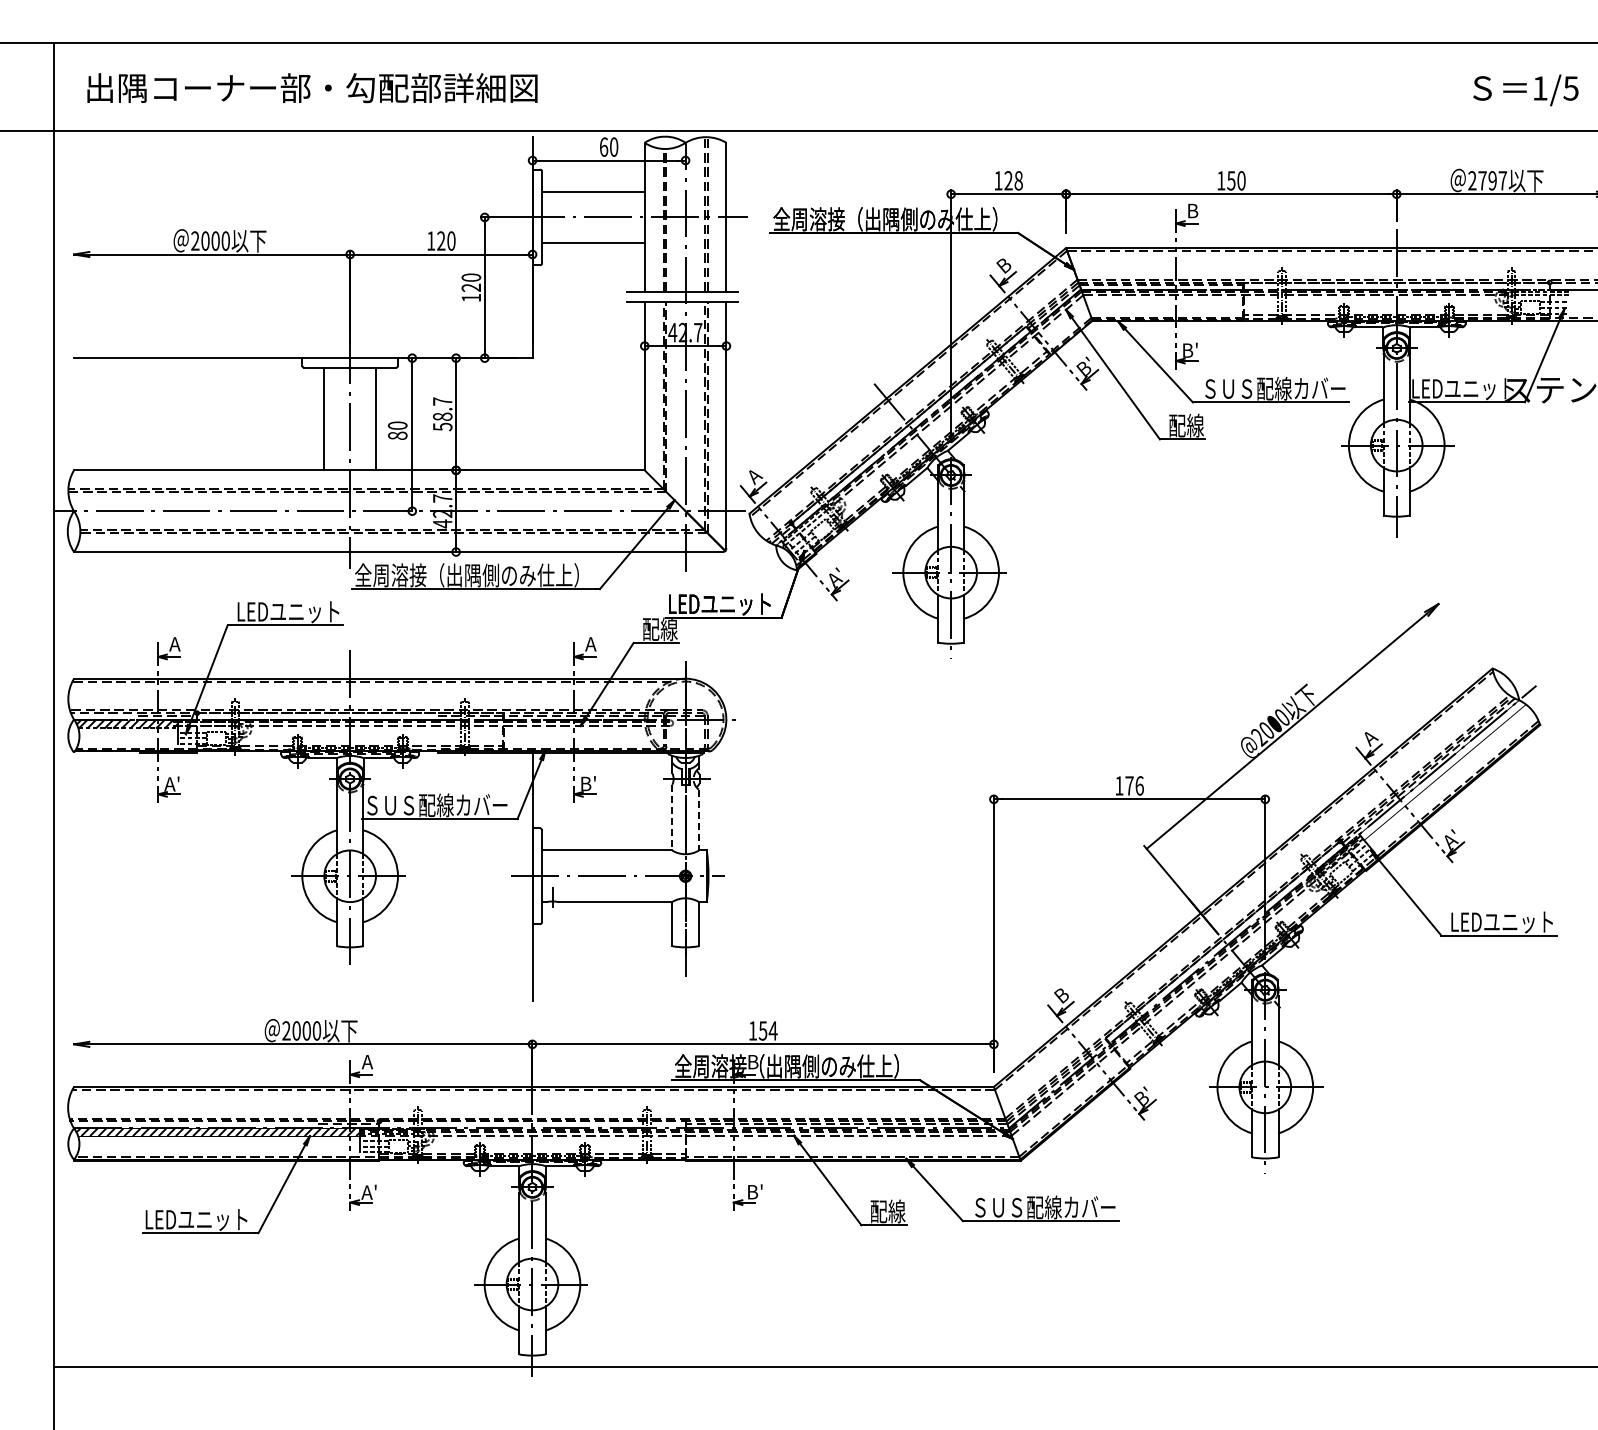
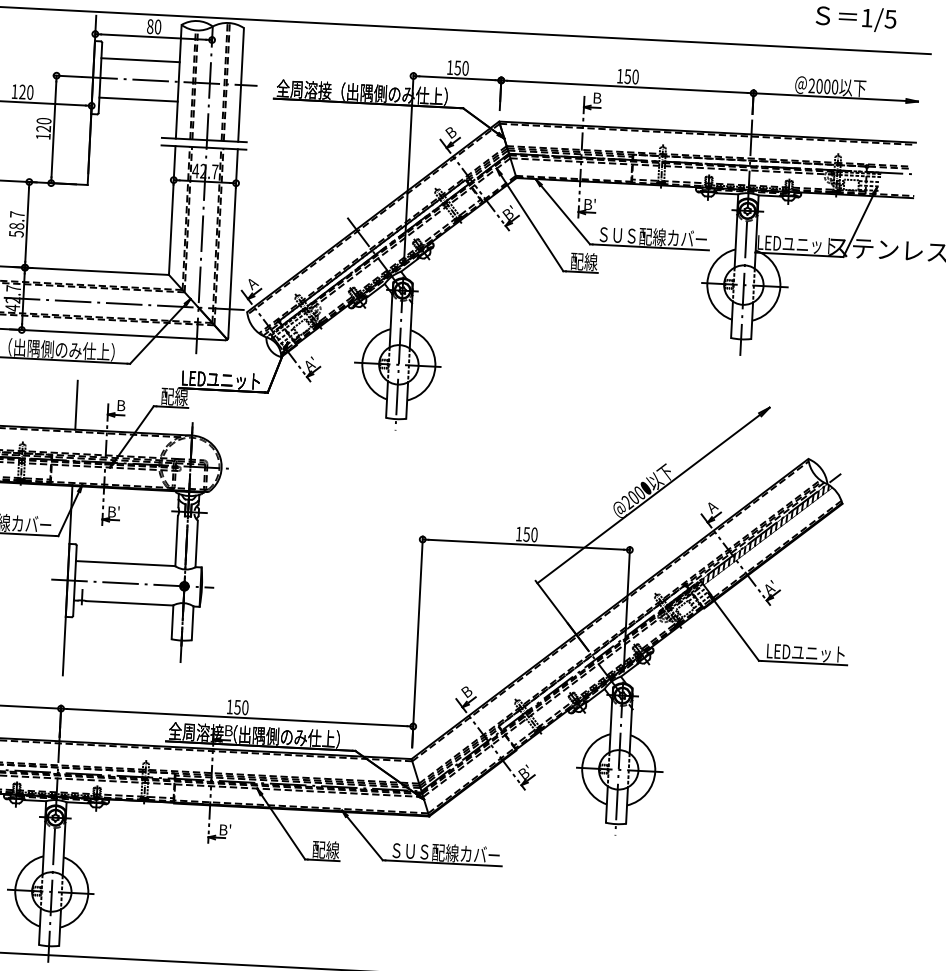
text: (603, 146) -> (150, 26), 60 -> 80
text: (1013, 180) -> (461, 67), 128 -> 150
text: (1492, 180) -> (827, 86), 2797 -> 2000
text: (590, 644) -> (120, 405), A -> B
line: (532, 646) -> (76, 405), added
hatch: (1441, 769) -> (765, 534), added
text: (1134, 785) -> (530, 534), 176 -> 150
line: (672, 817) -> (176, 540), dashed -> solid
line: (698, 820) -> (196, 544), dashed -> solid
text: (772, 1030) -> (244, 707), 154 -> 150

